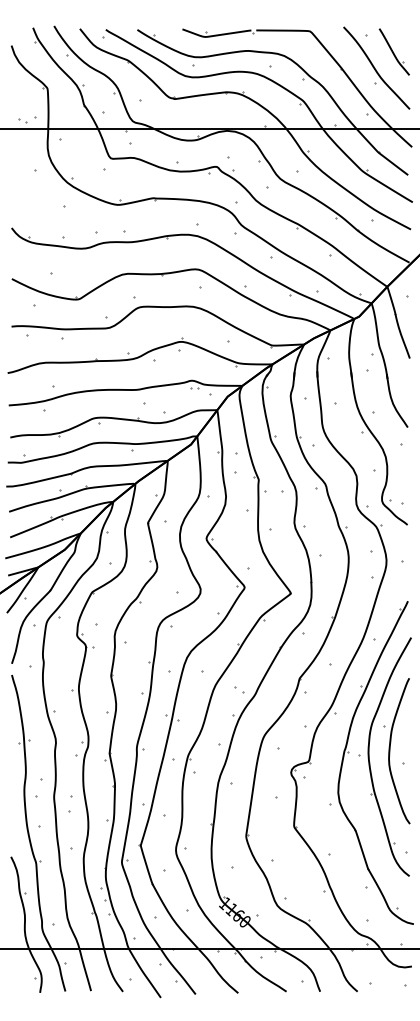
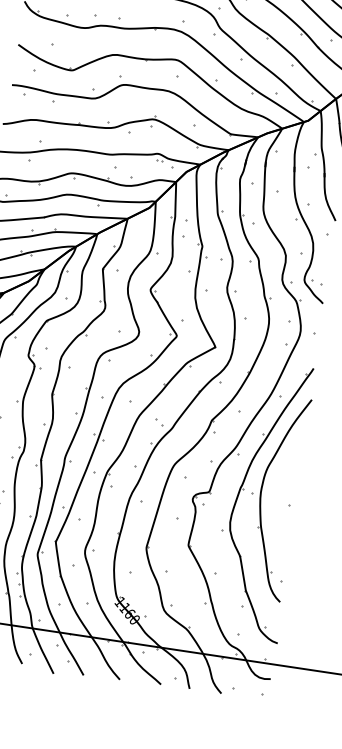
part: (396, 751) -> (284, 494), removed

